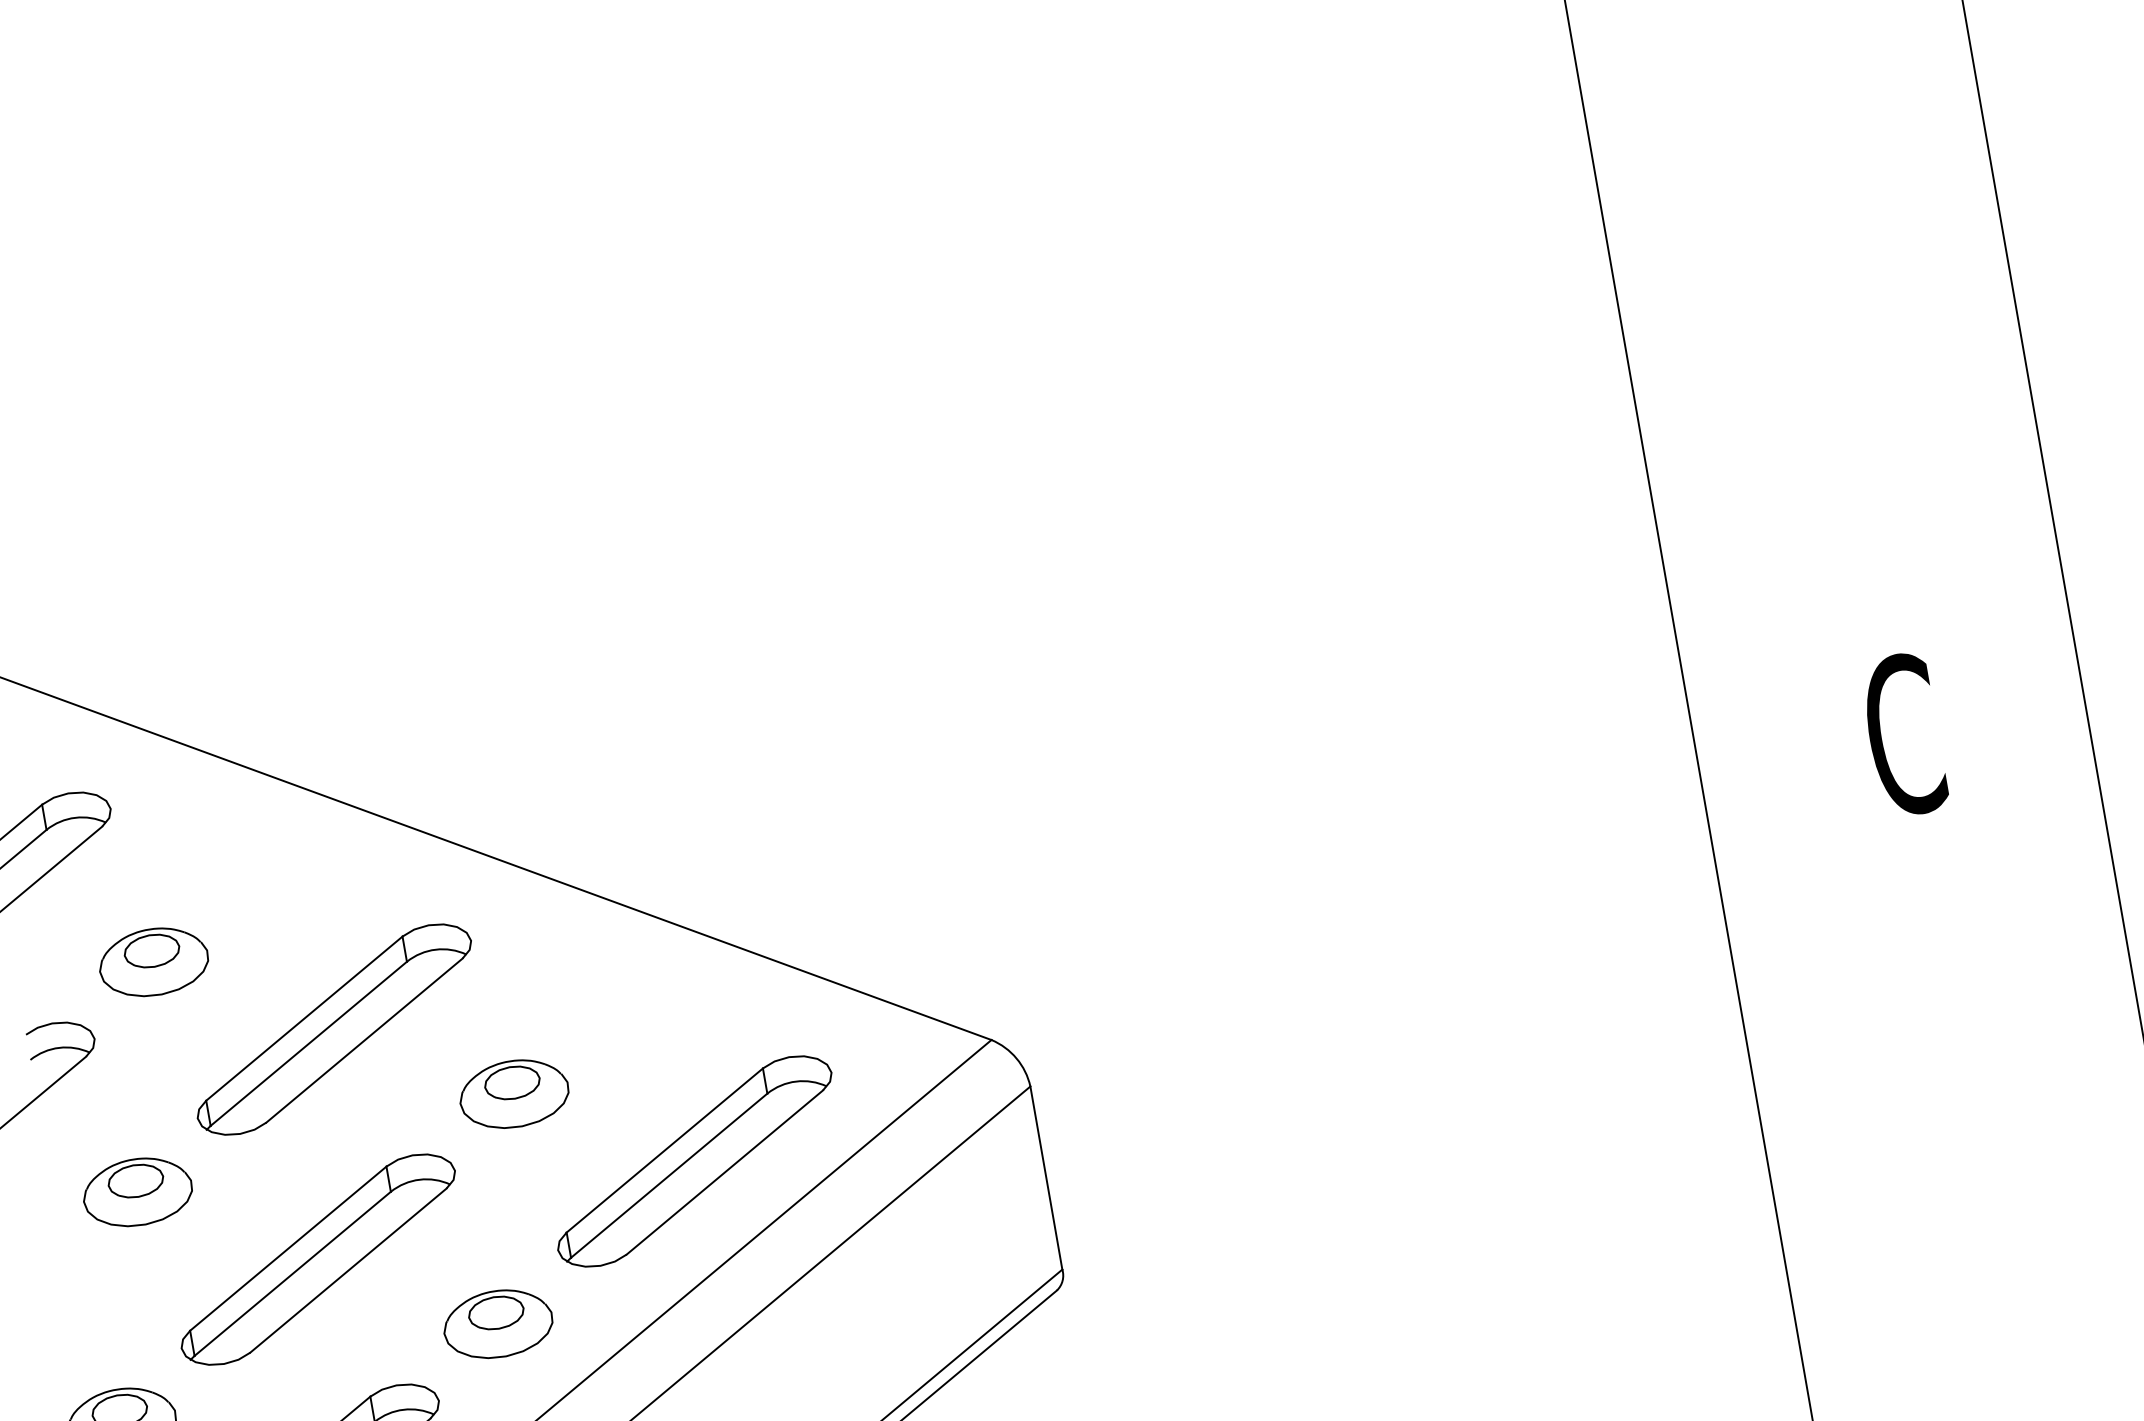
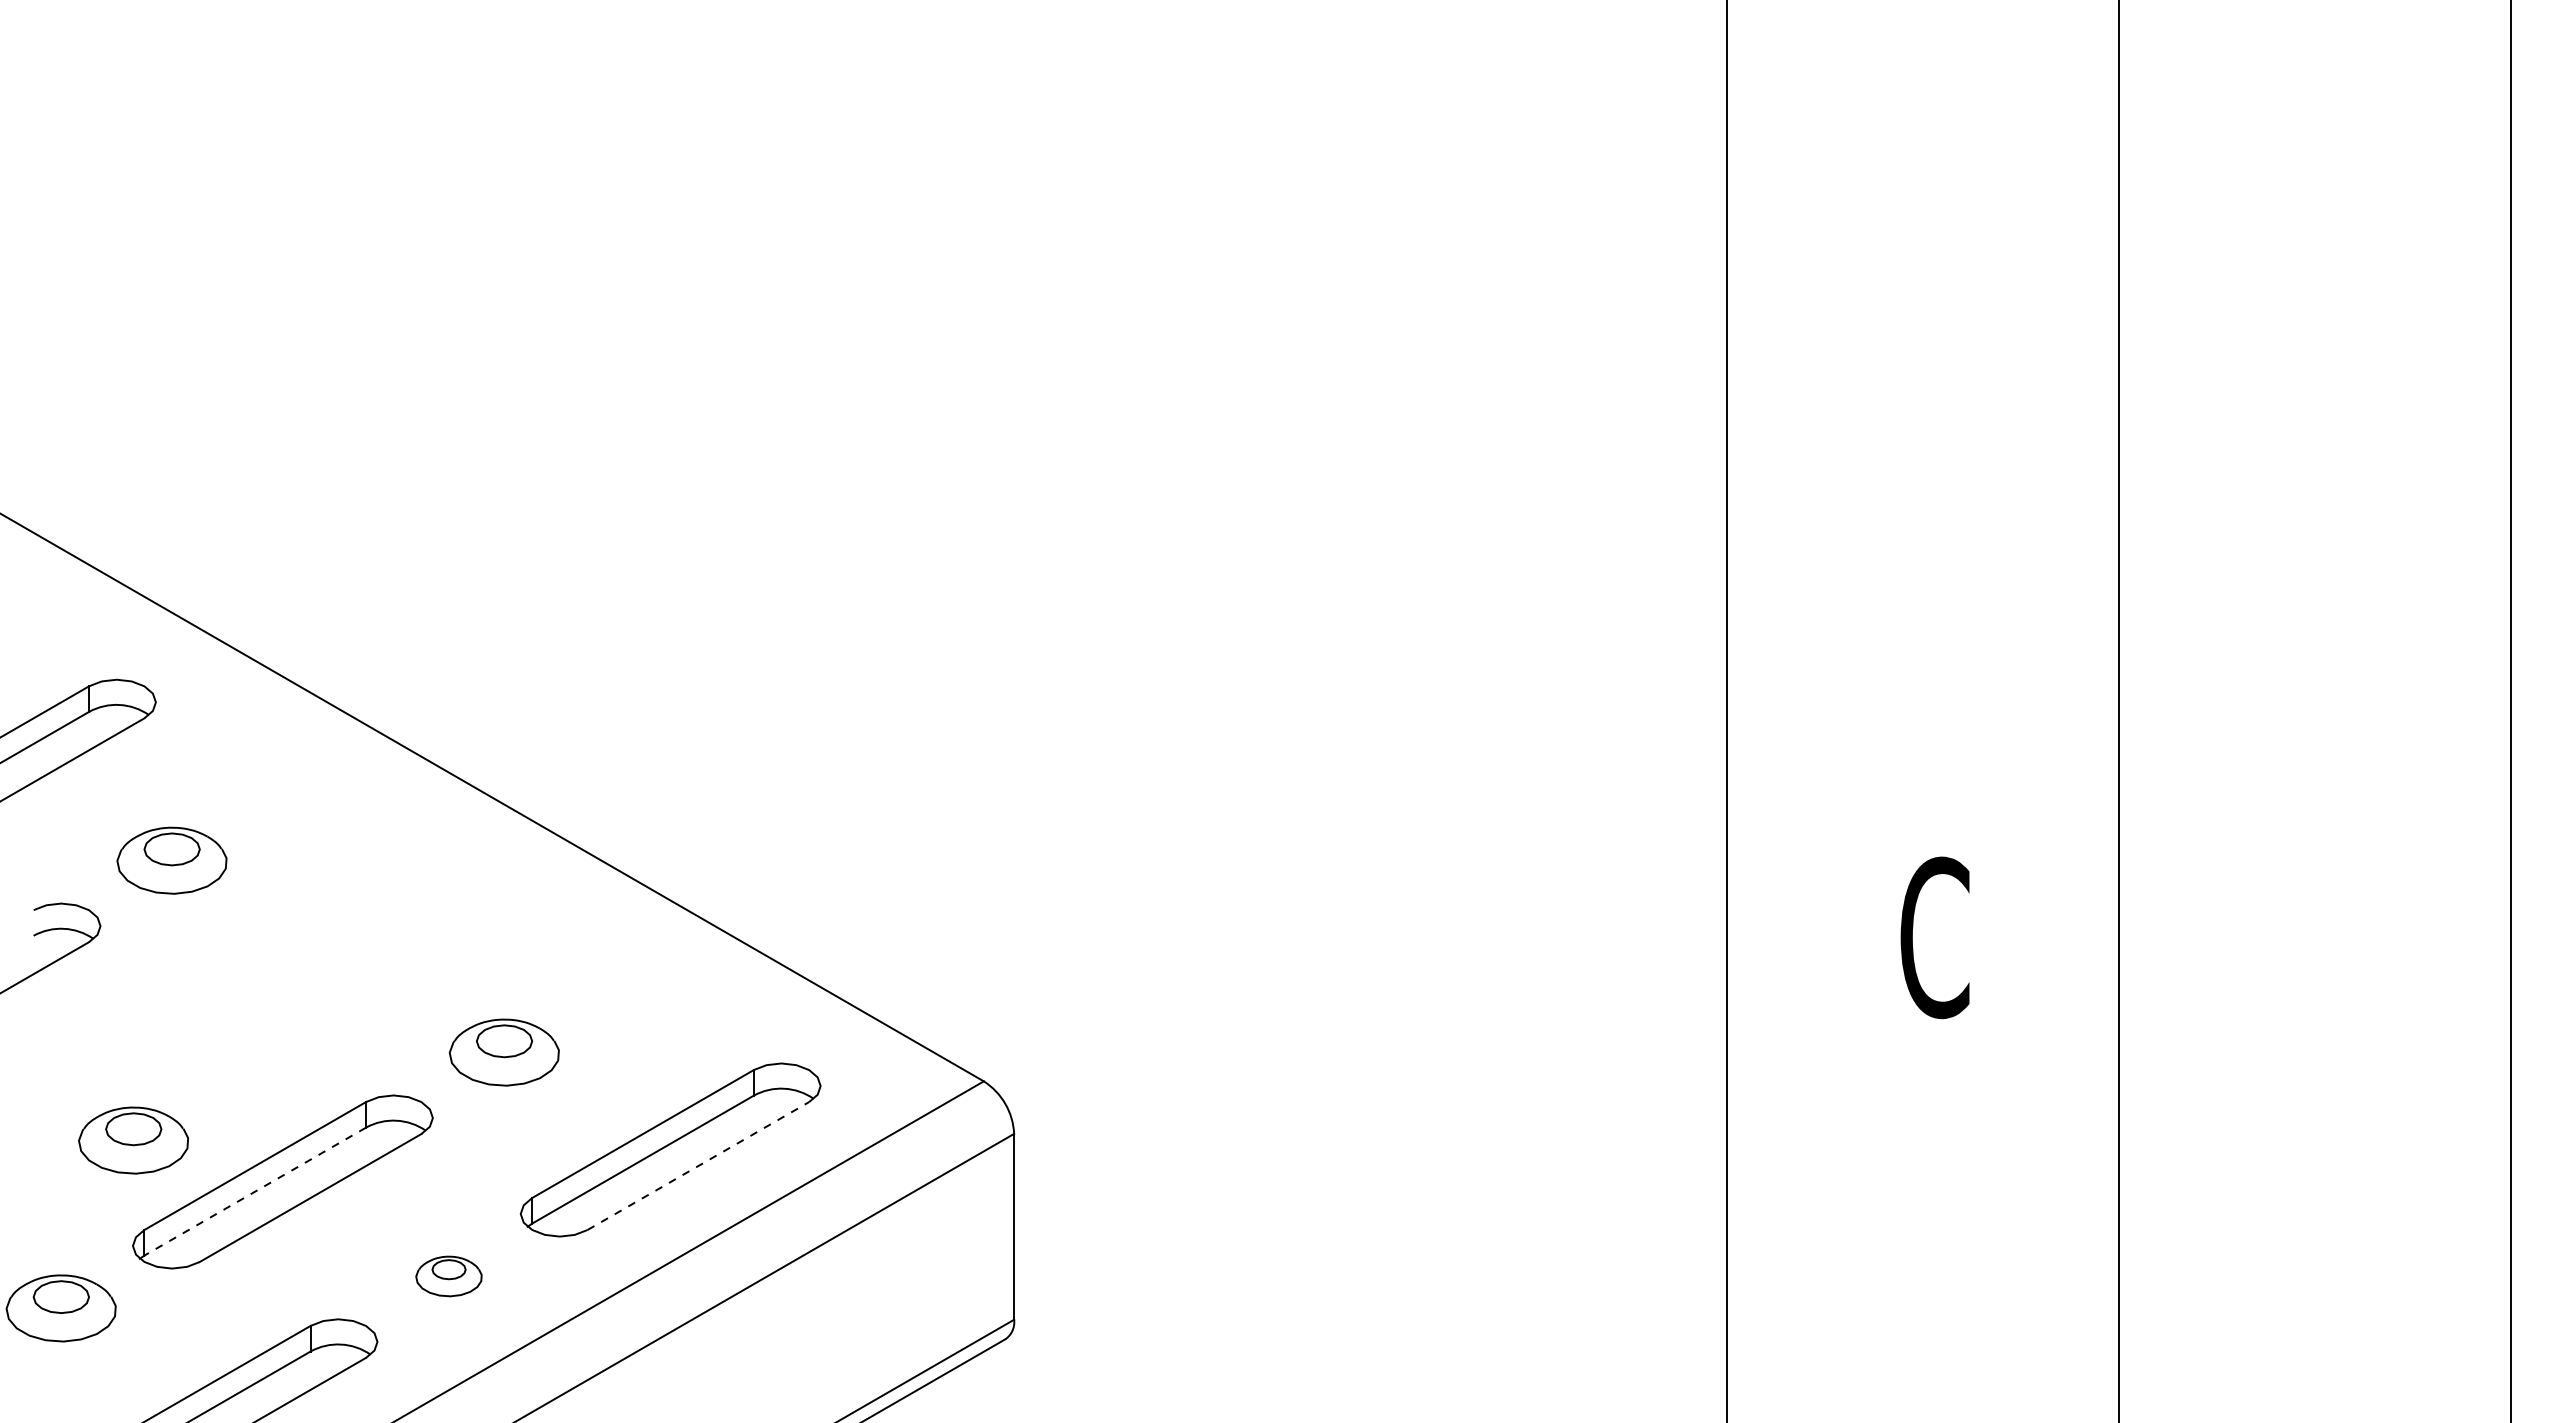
part: (334, 1028) -> (338, 957), removed
line: (725, 1172) -> (698, 1166), solid -> dashed
part: (137, 1192) -> (133, 1140), moved
line: (292, 1273) -> (255, 1191), solid -> dashed
part: (497, 1324) -> (448, 1276), size x0.6

